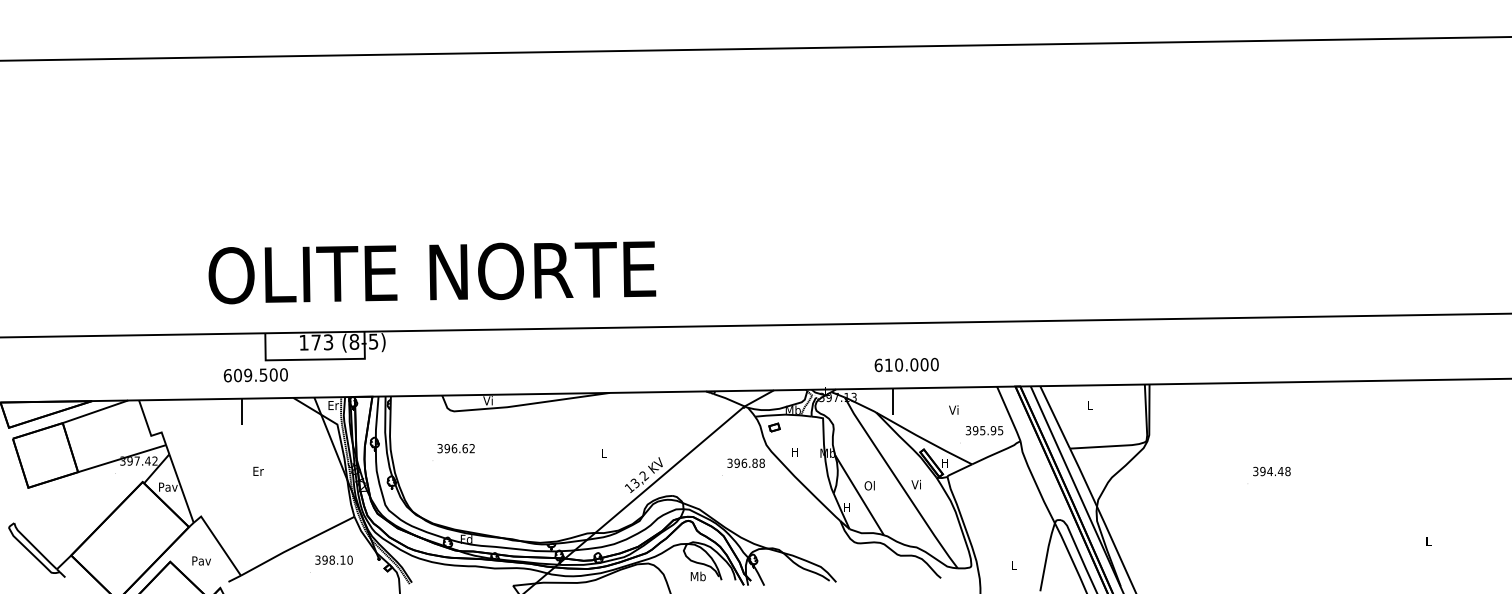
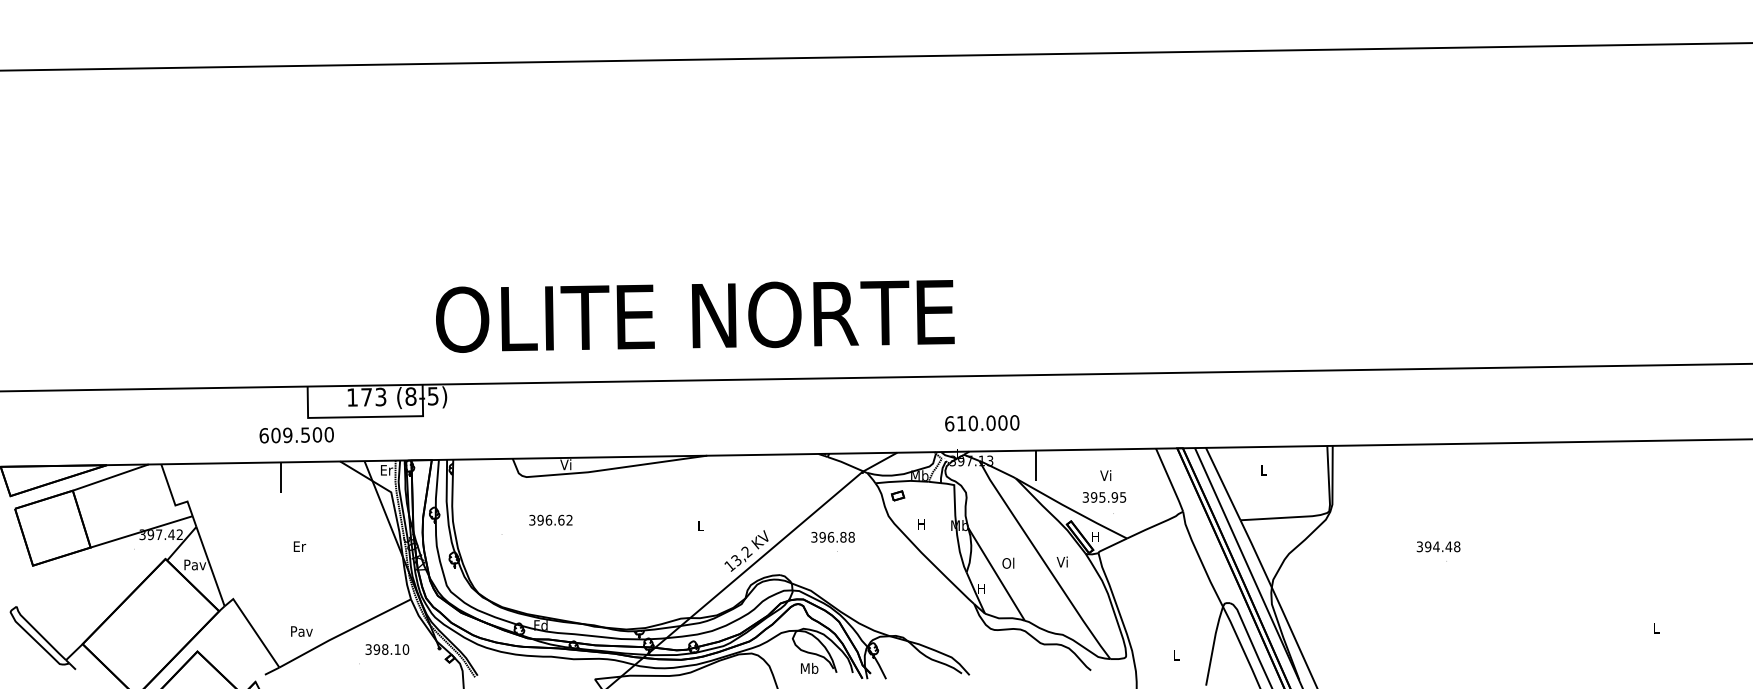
text: (432, 272) -> (695, 316), moved
text: (906, 365) -> (982, 423), moved
text: (984, 430) -> (1104, 497), moved
text: (455, 447) -> (550, 519), moved
text: (745, 463) -> (832, 537), moved
text: (1271, 471) -> (1438, 546), moved
text: (201, 560) -> (301, 631), moved

